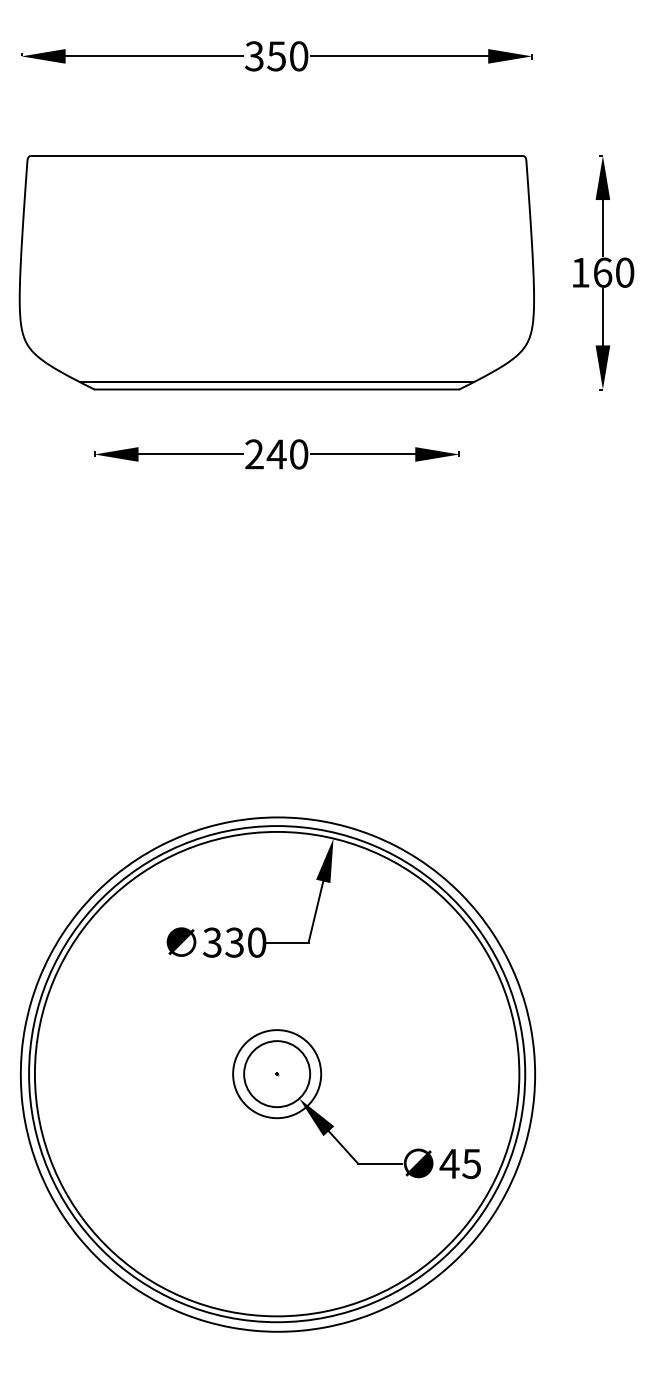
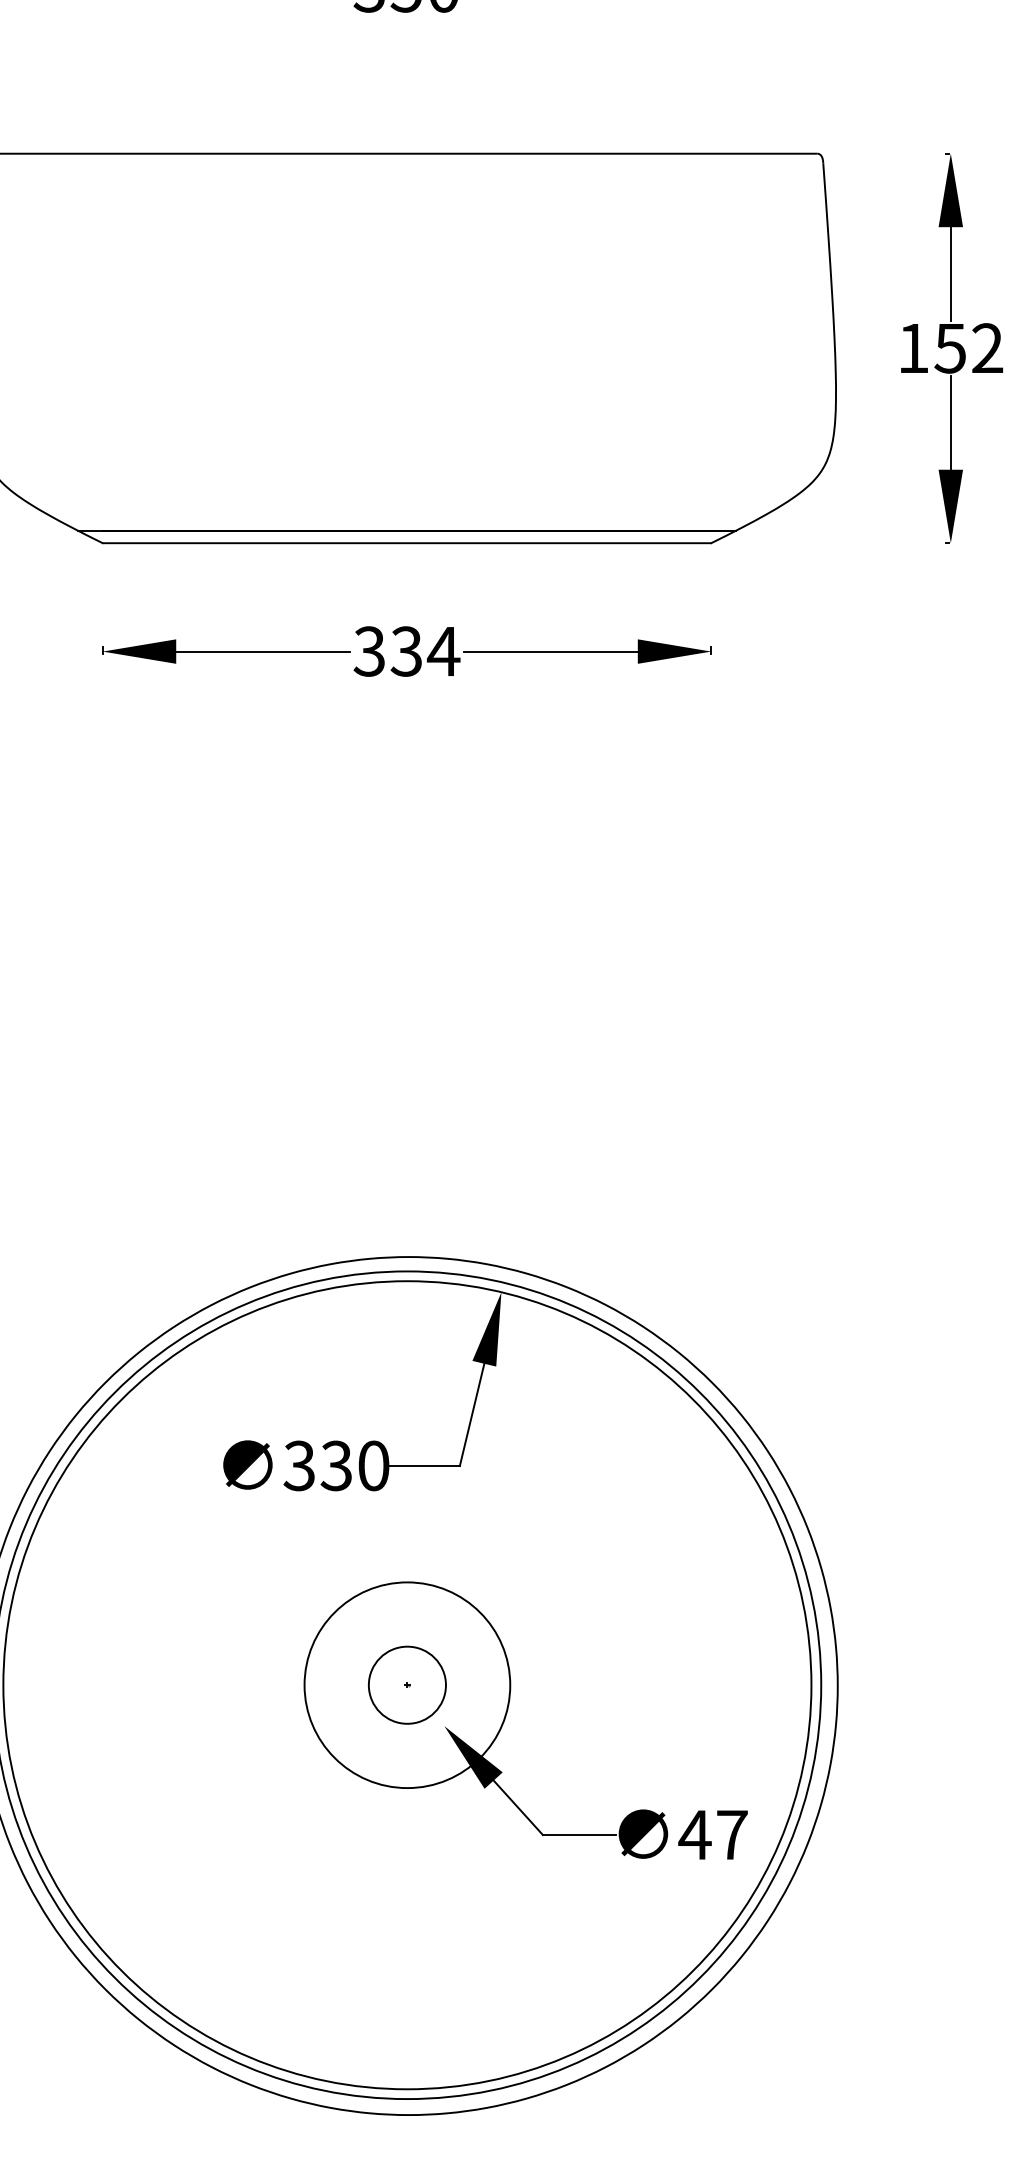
text: (613, 272) -> (968, 348), 160 -> 152
text: (276, 454) -> (406, 651), 240 -> 334
circle: (277, 1074) -> (407, 1685), size x0.7
circle: (277, 1074) -> (407, 1685), size x1.4
text: (471, 1164) -> (731, 1835), 45 -> 47

